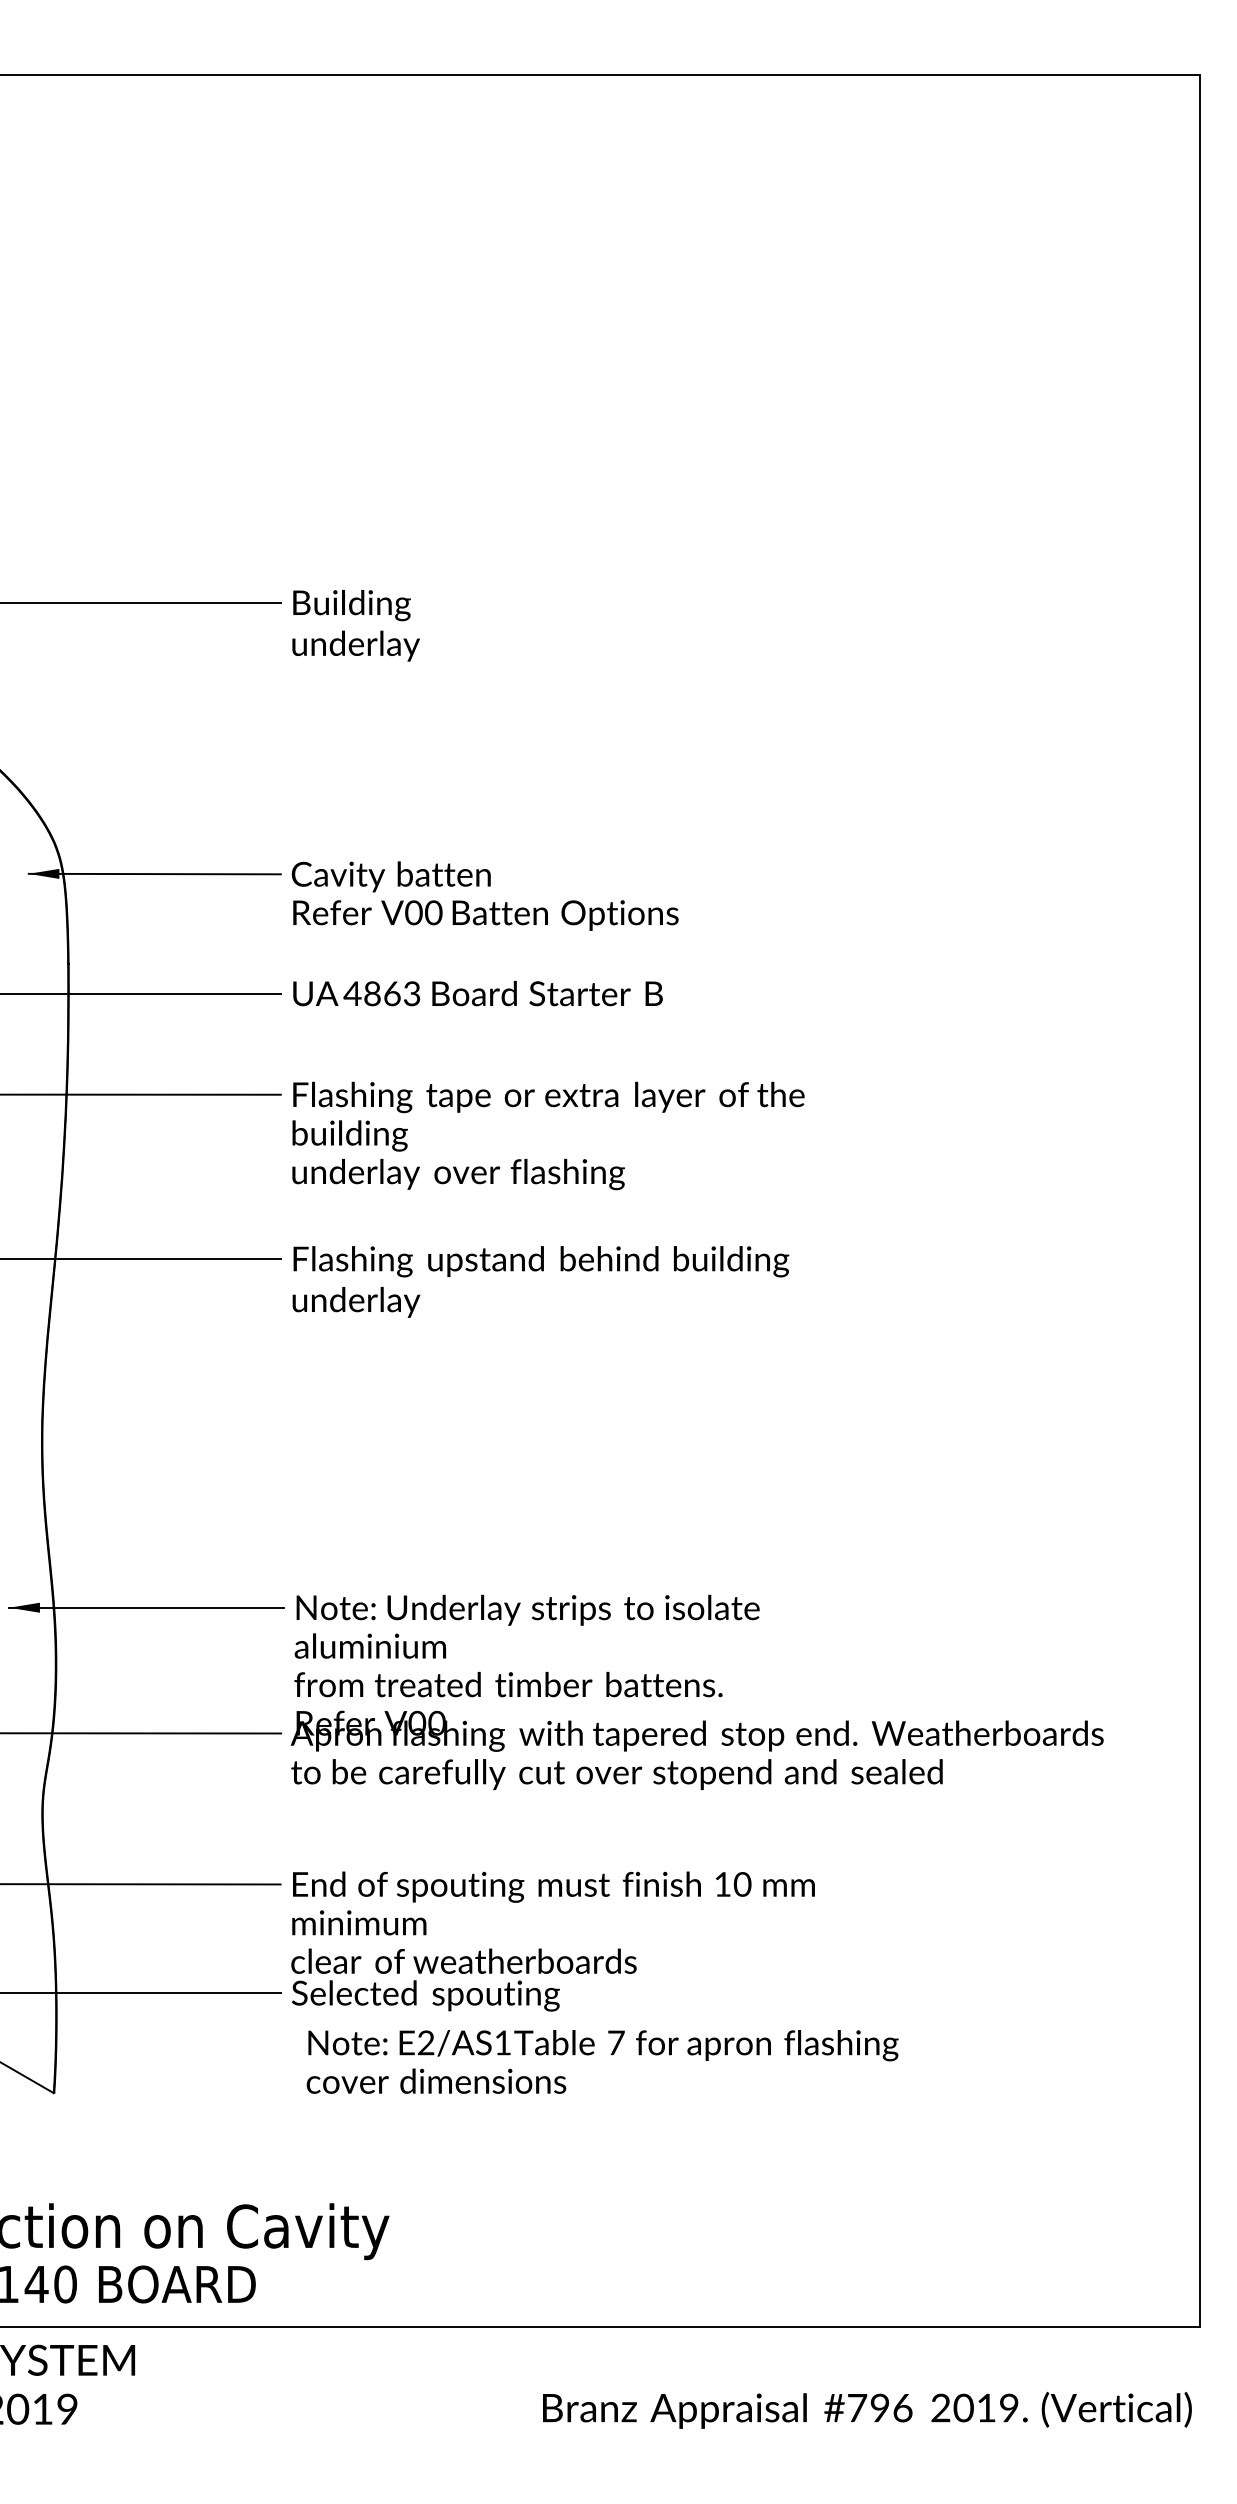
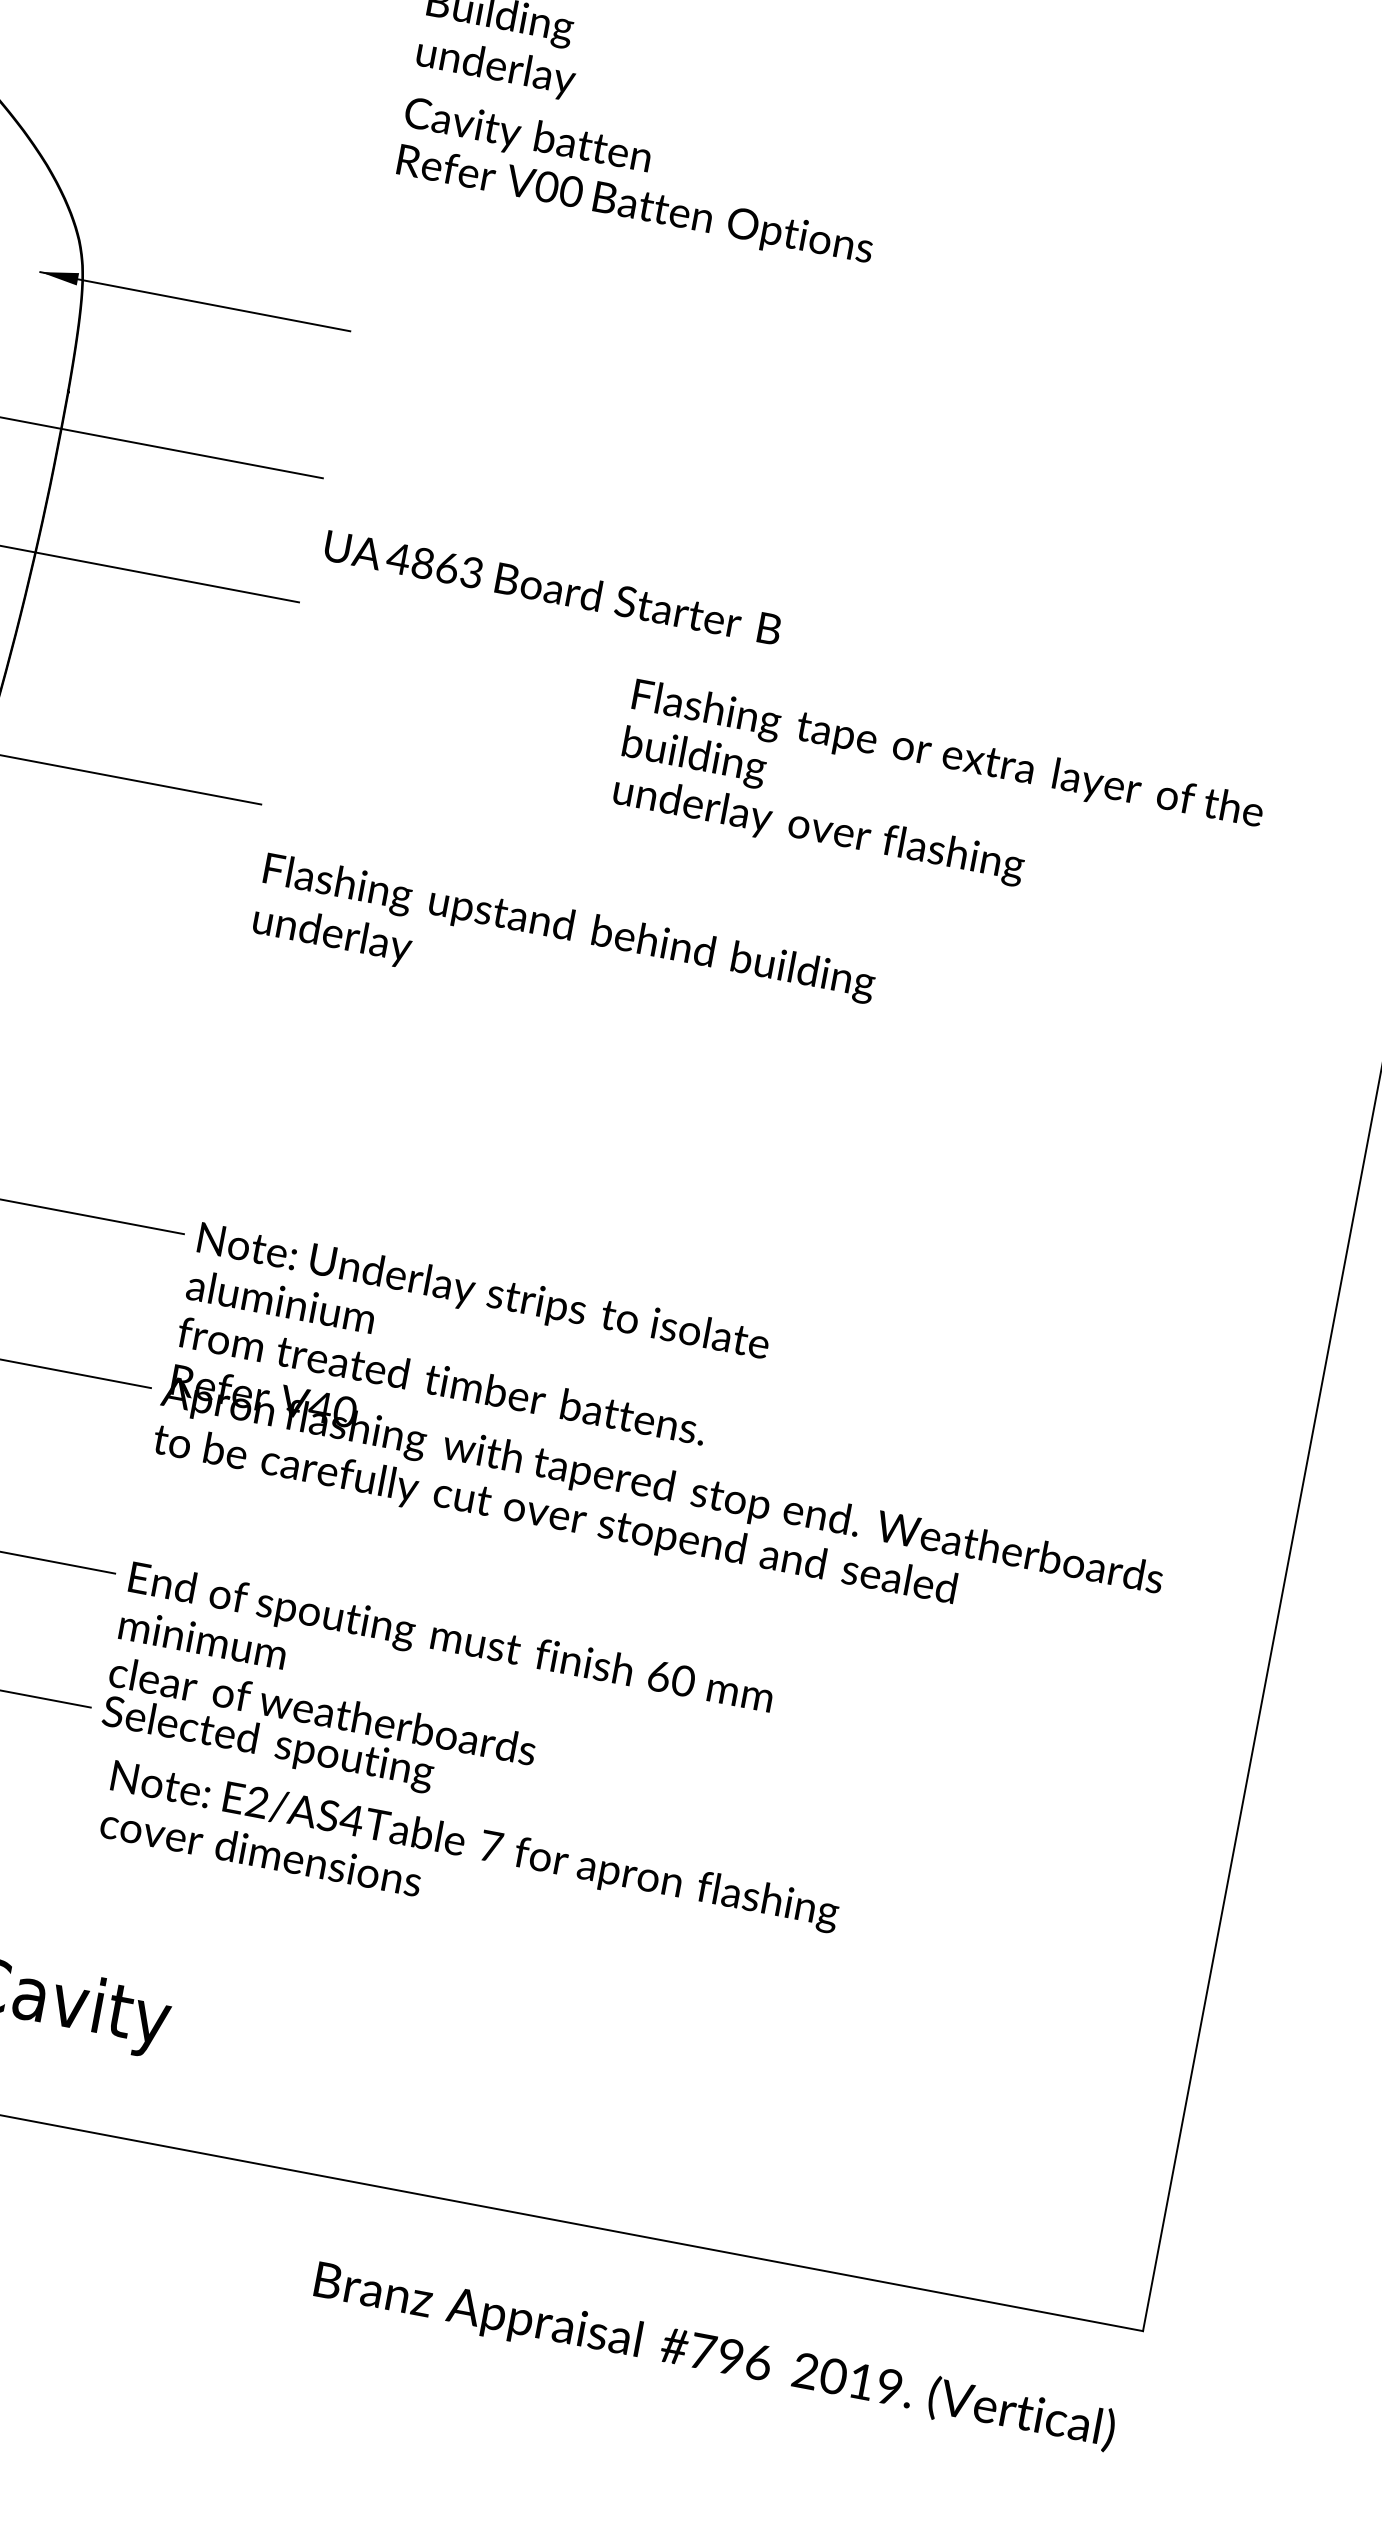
text: (484, 895) -> (637, 182), moved
text: (477, 993) -> (552, 587), moved
text: (548, 1135) -> (938, 803), moved
text: (540, 1281) -> (563, 952), moved
text: (417, 1722) -> (321, 1406), V00 -> V40
text: (722, 1884) -> (658, 1676), 10 -> 60
text: (502, 2042) -> (351, 1819), E2/AS1 -> E2/AS4

